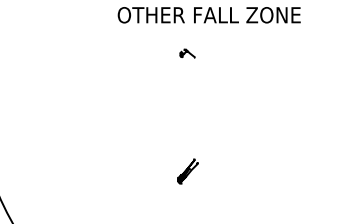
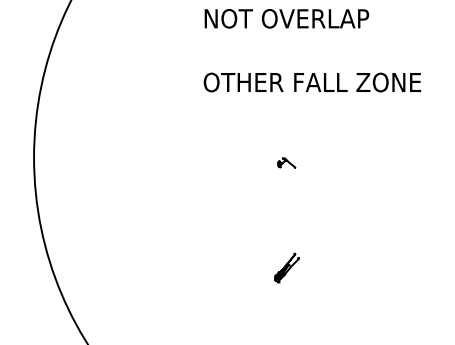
part: (187, 53) -> (286, 162), moved

